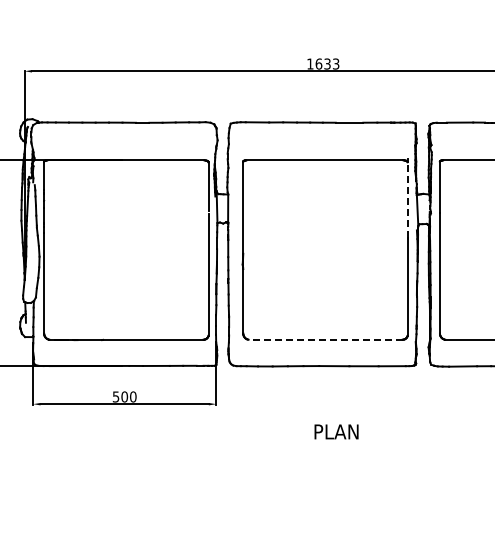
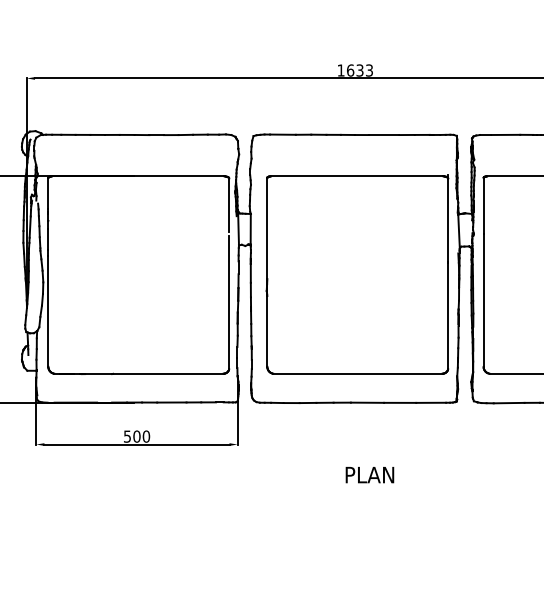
line: (407, 200) -> (447, 220), dashed -> solid
line: (325, 339) -> (357, 373), dashed -> solid

